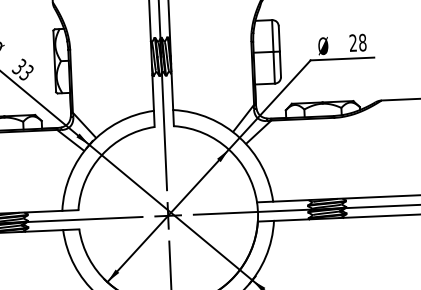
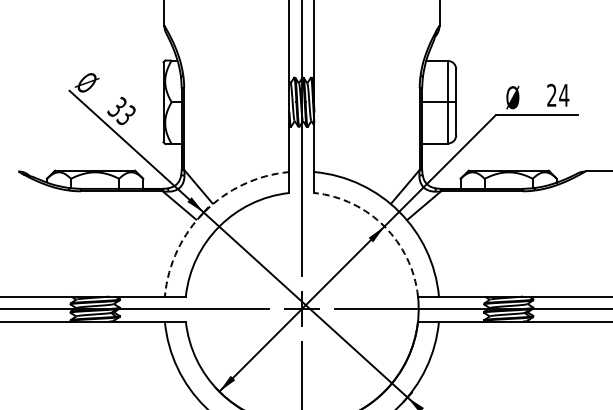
text: (362, 42) -> (564, 94), 28 -> 24
arc: (89, 144) -> (204, 211), solid -> dashed
arc: (228, 149) -> (384, 226), solid -> dashed

